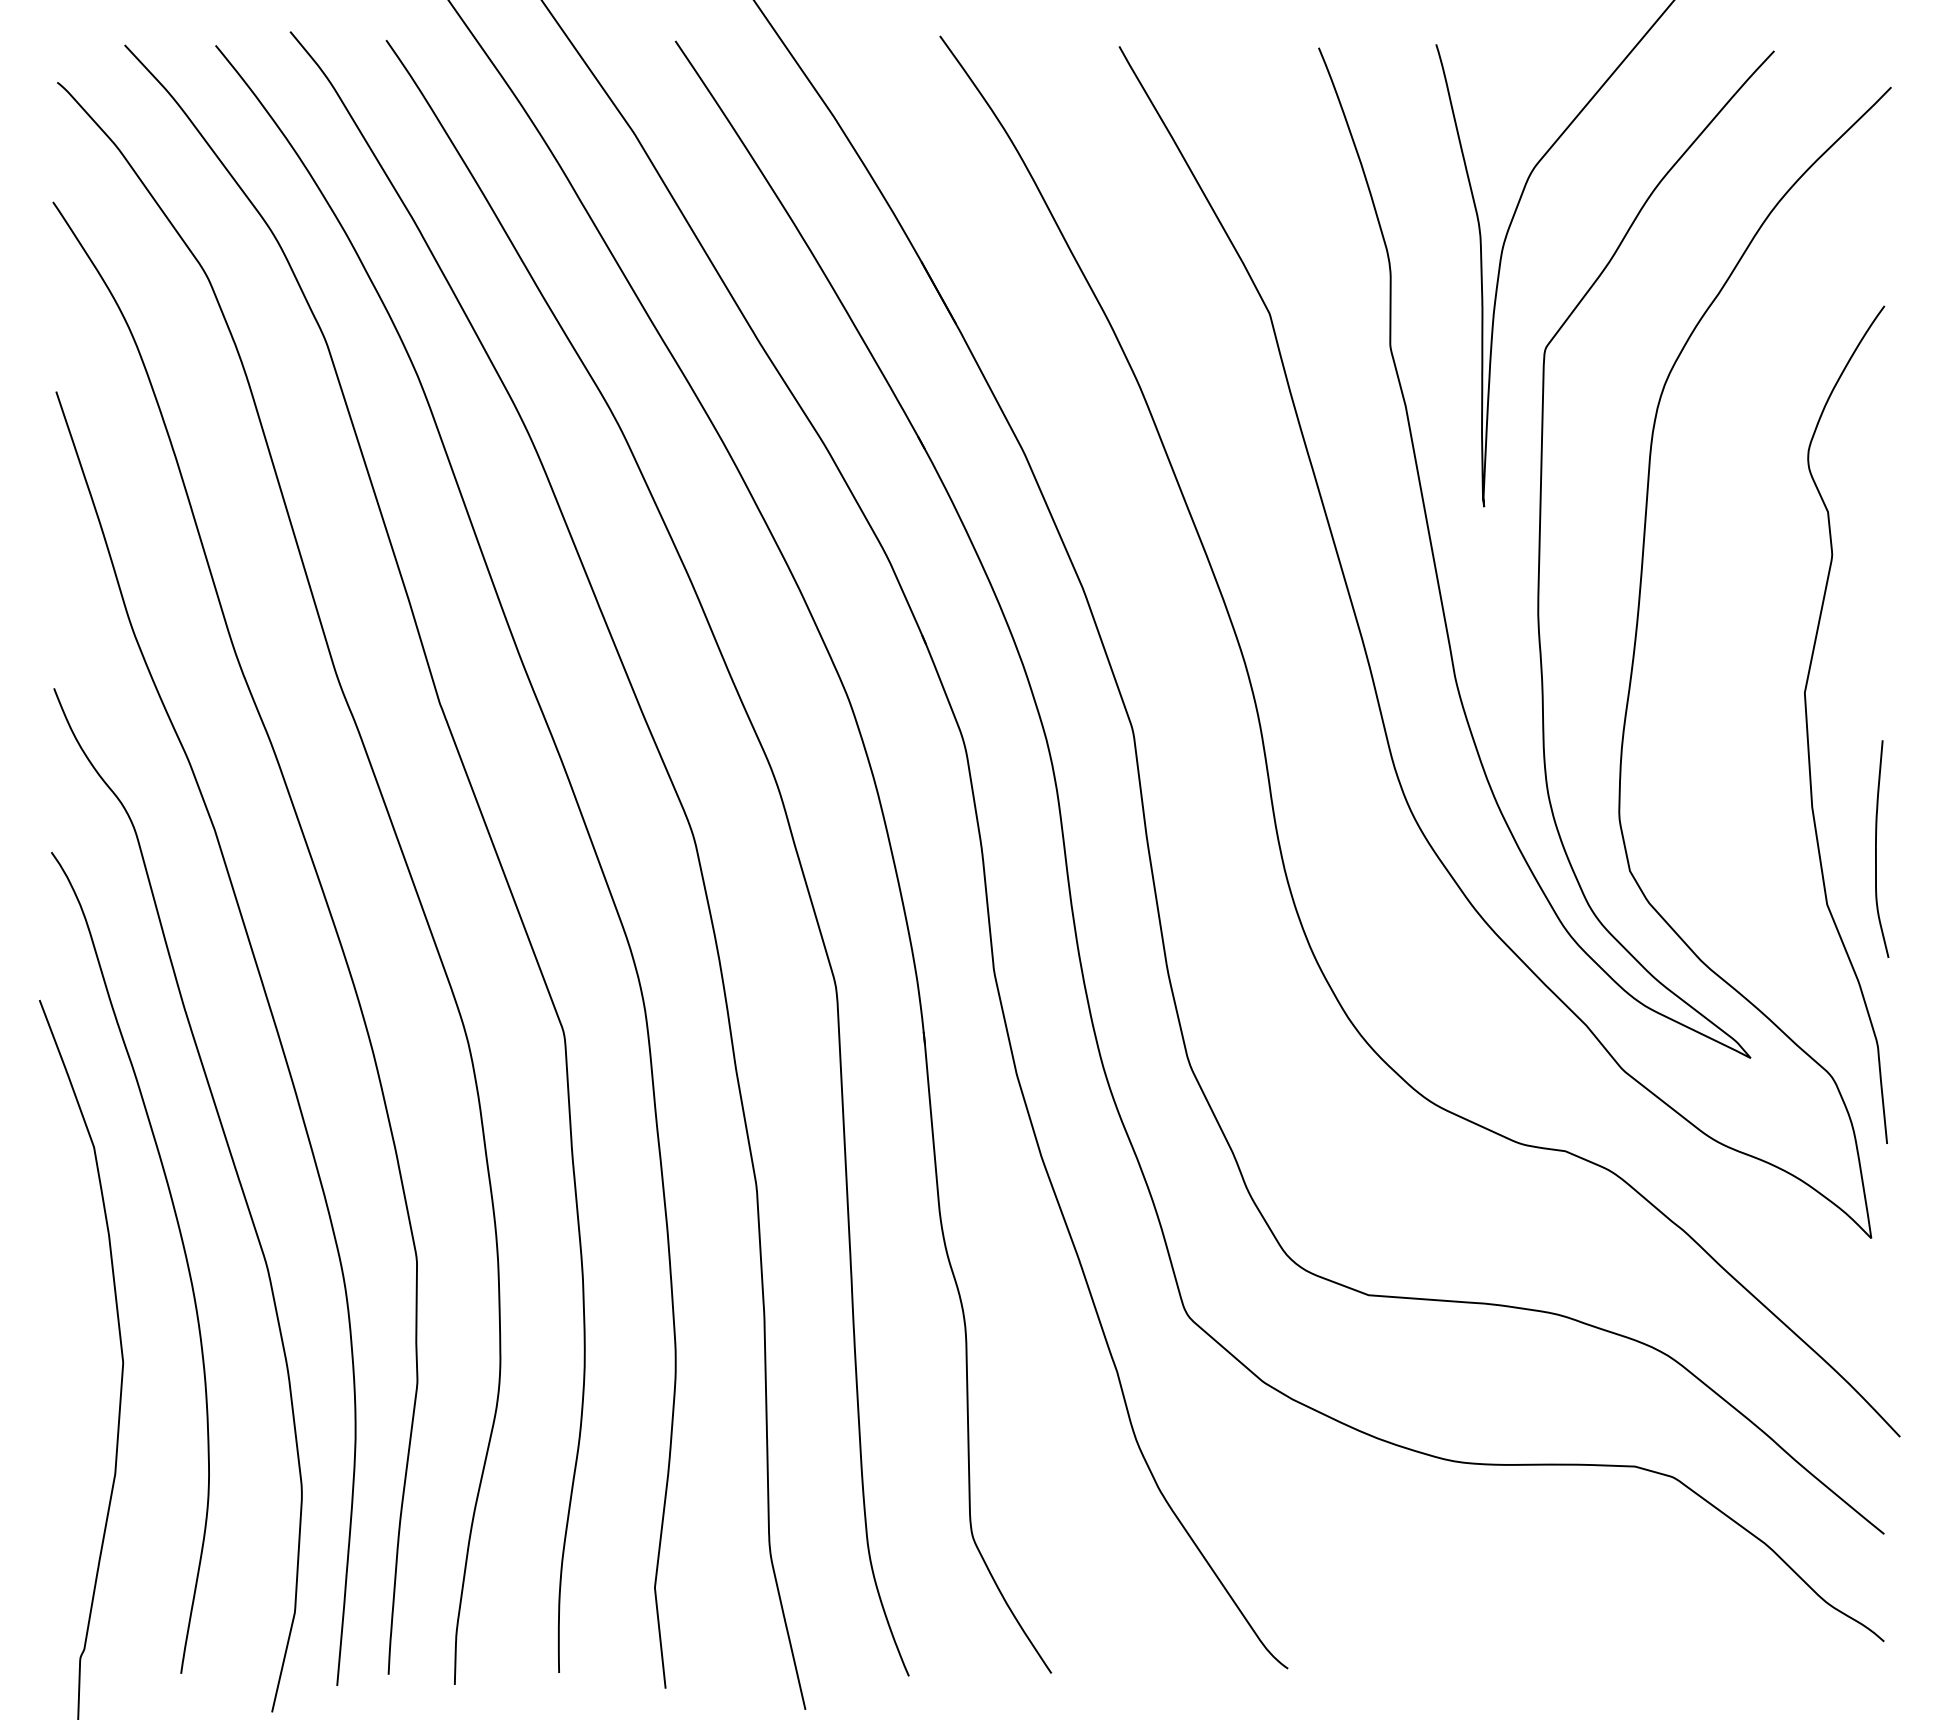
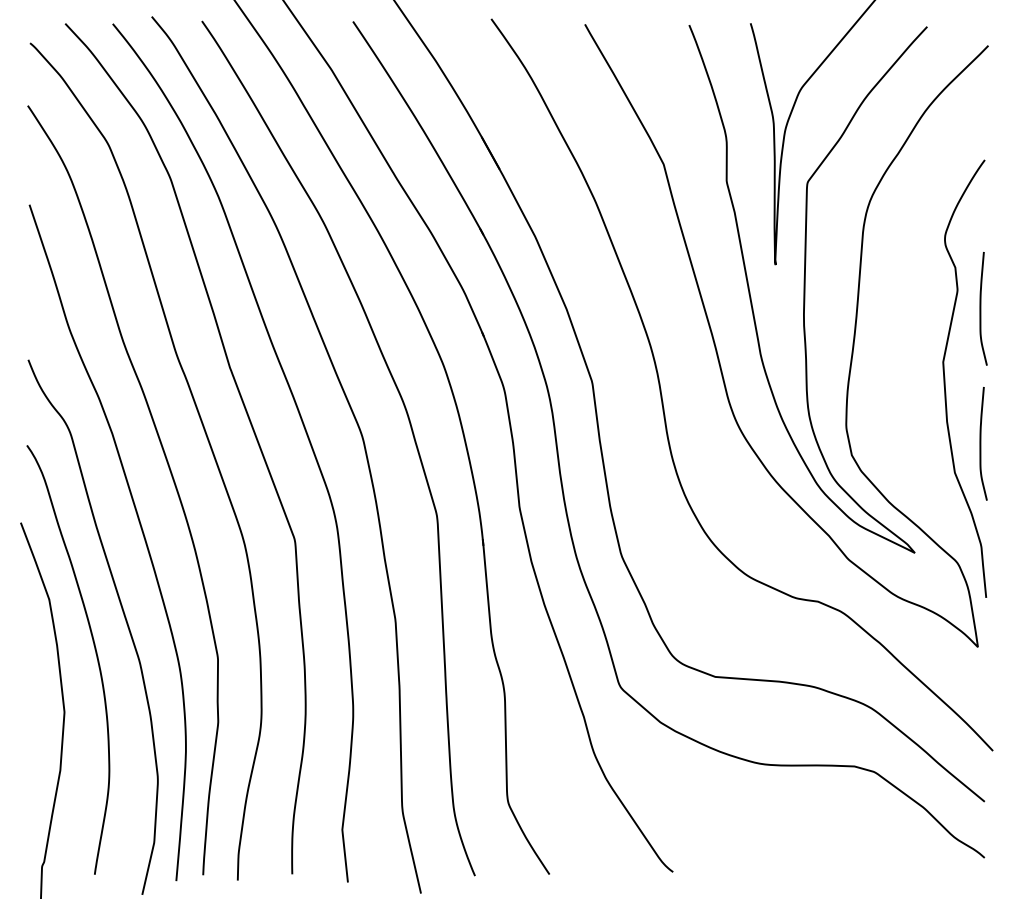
curve: (1878, 590) -> (981, 308), added

